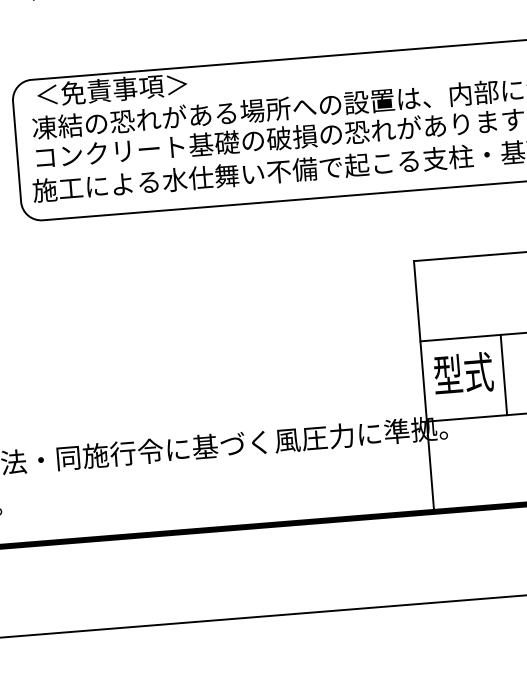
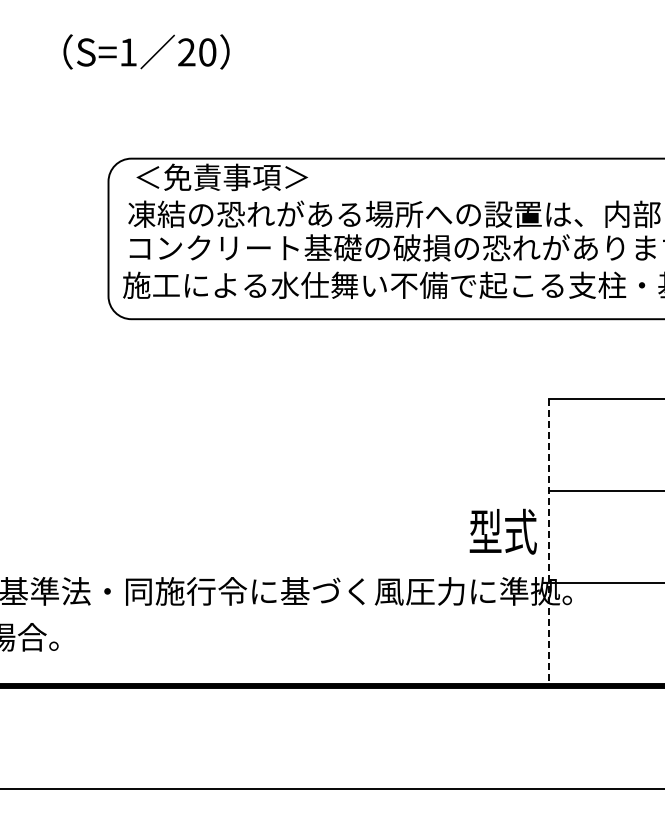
text: (462, 373) -> (502, 531), moved
line: (504, 374) -> (641, 536), removed
line: (424, 386) -> (549, 542), solid -> dashed

